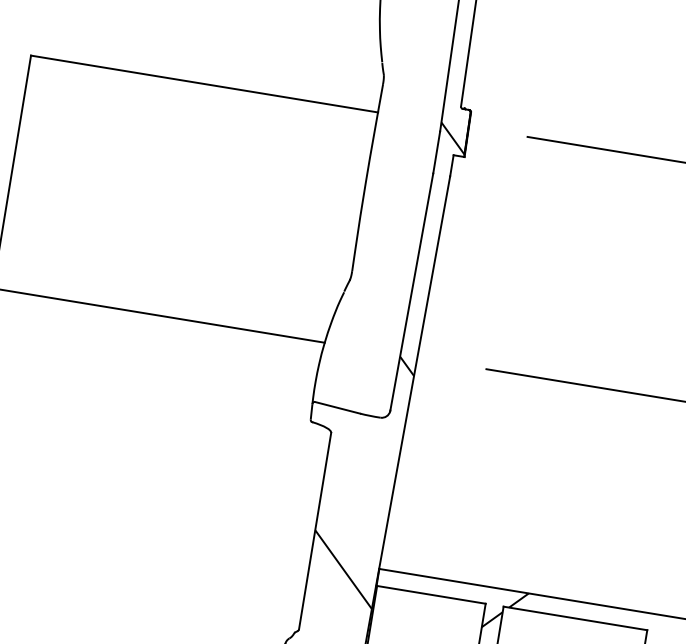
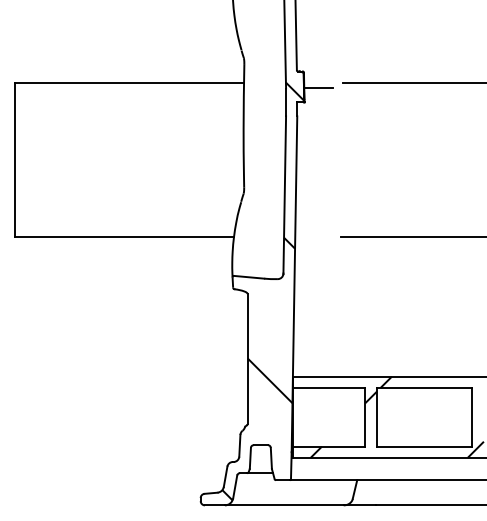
line: (489, 139) -> (318, 88), added

